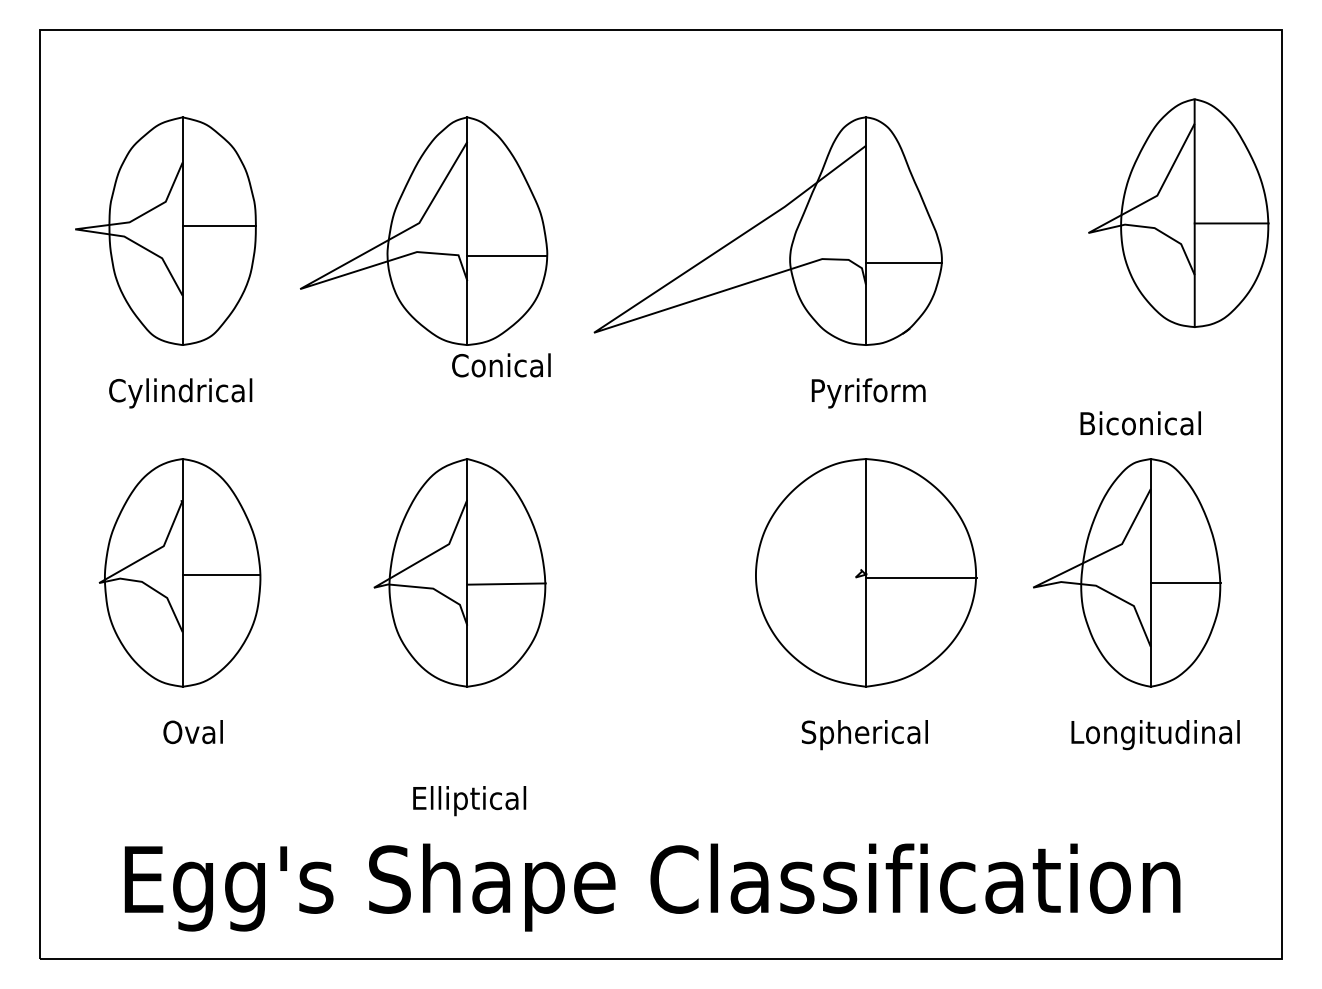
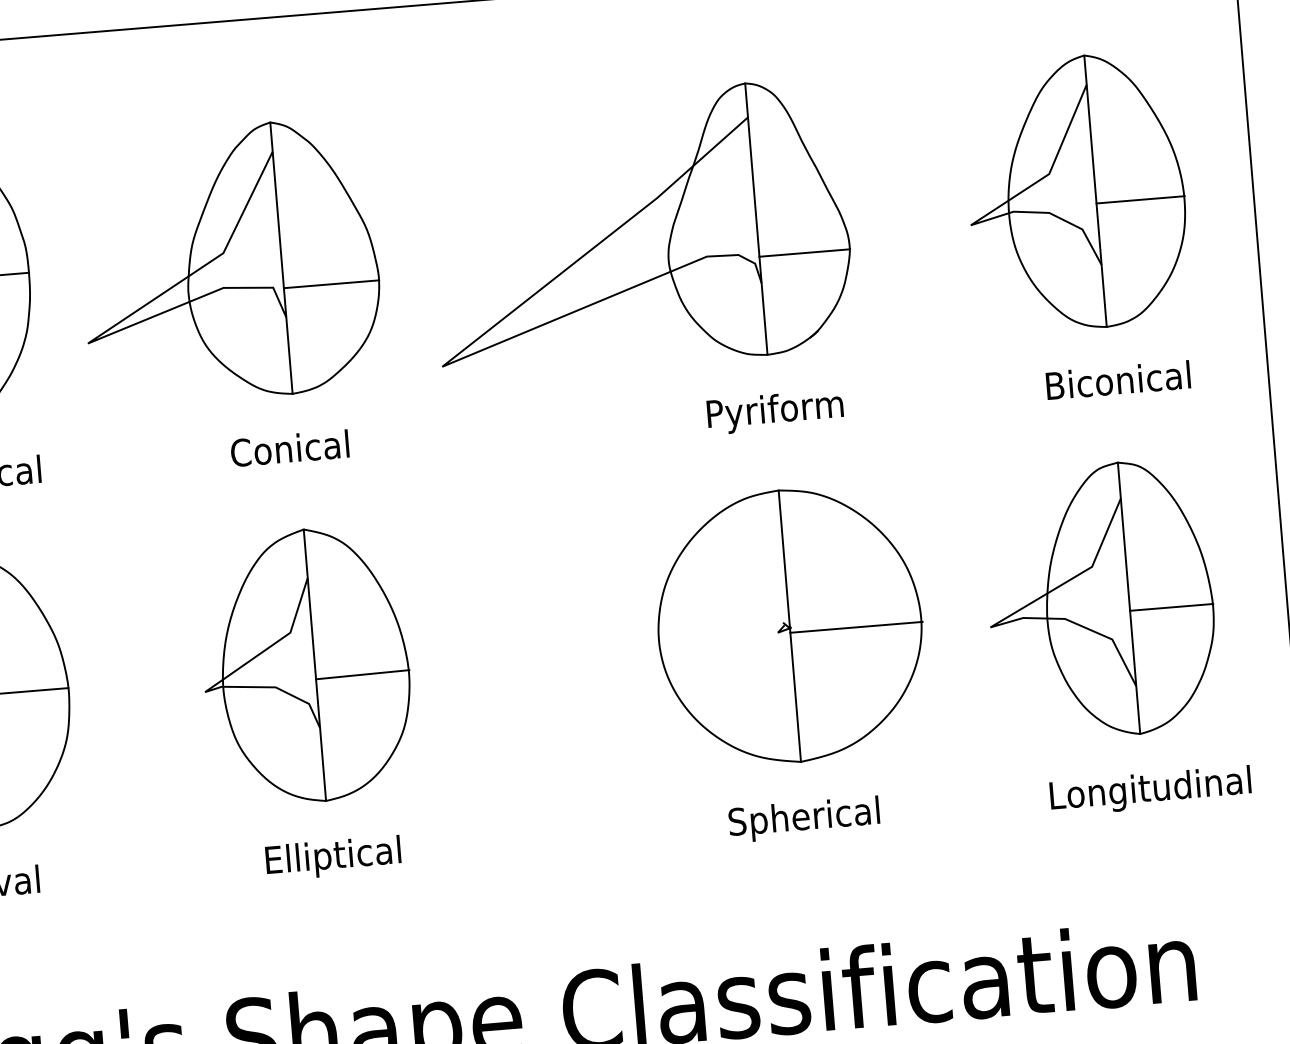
part: (1178, 212) -> (1076, 191), moved
text: (501, 365) -> (290, 448), moved
text: (1140, 423) -> (1118, 380), moved
text: (469, 801) -> (333, 858), moved

